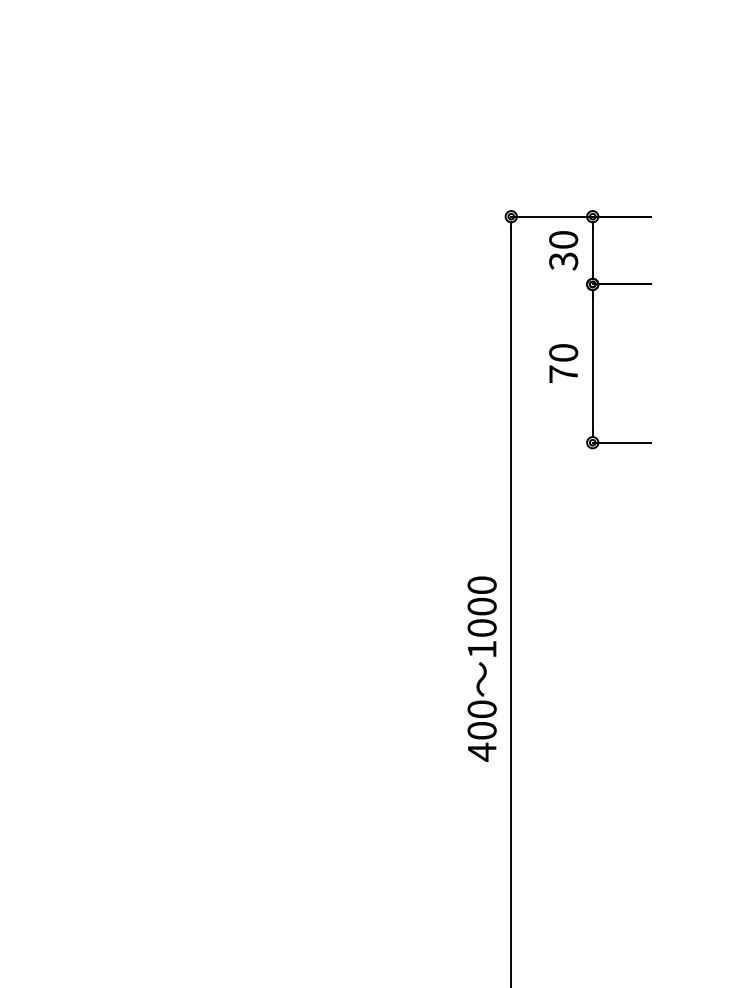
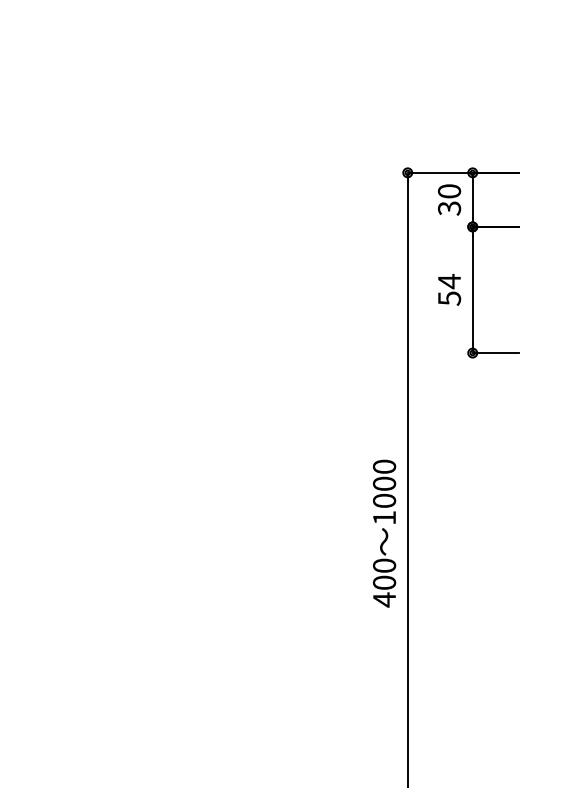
text: (563, 363) -> (449, 289), 70 -> 54

